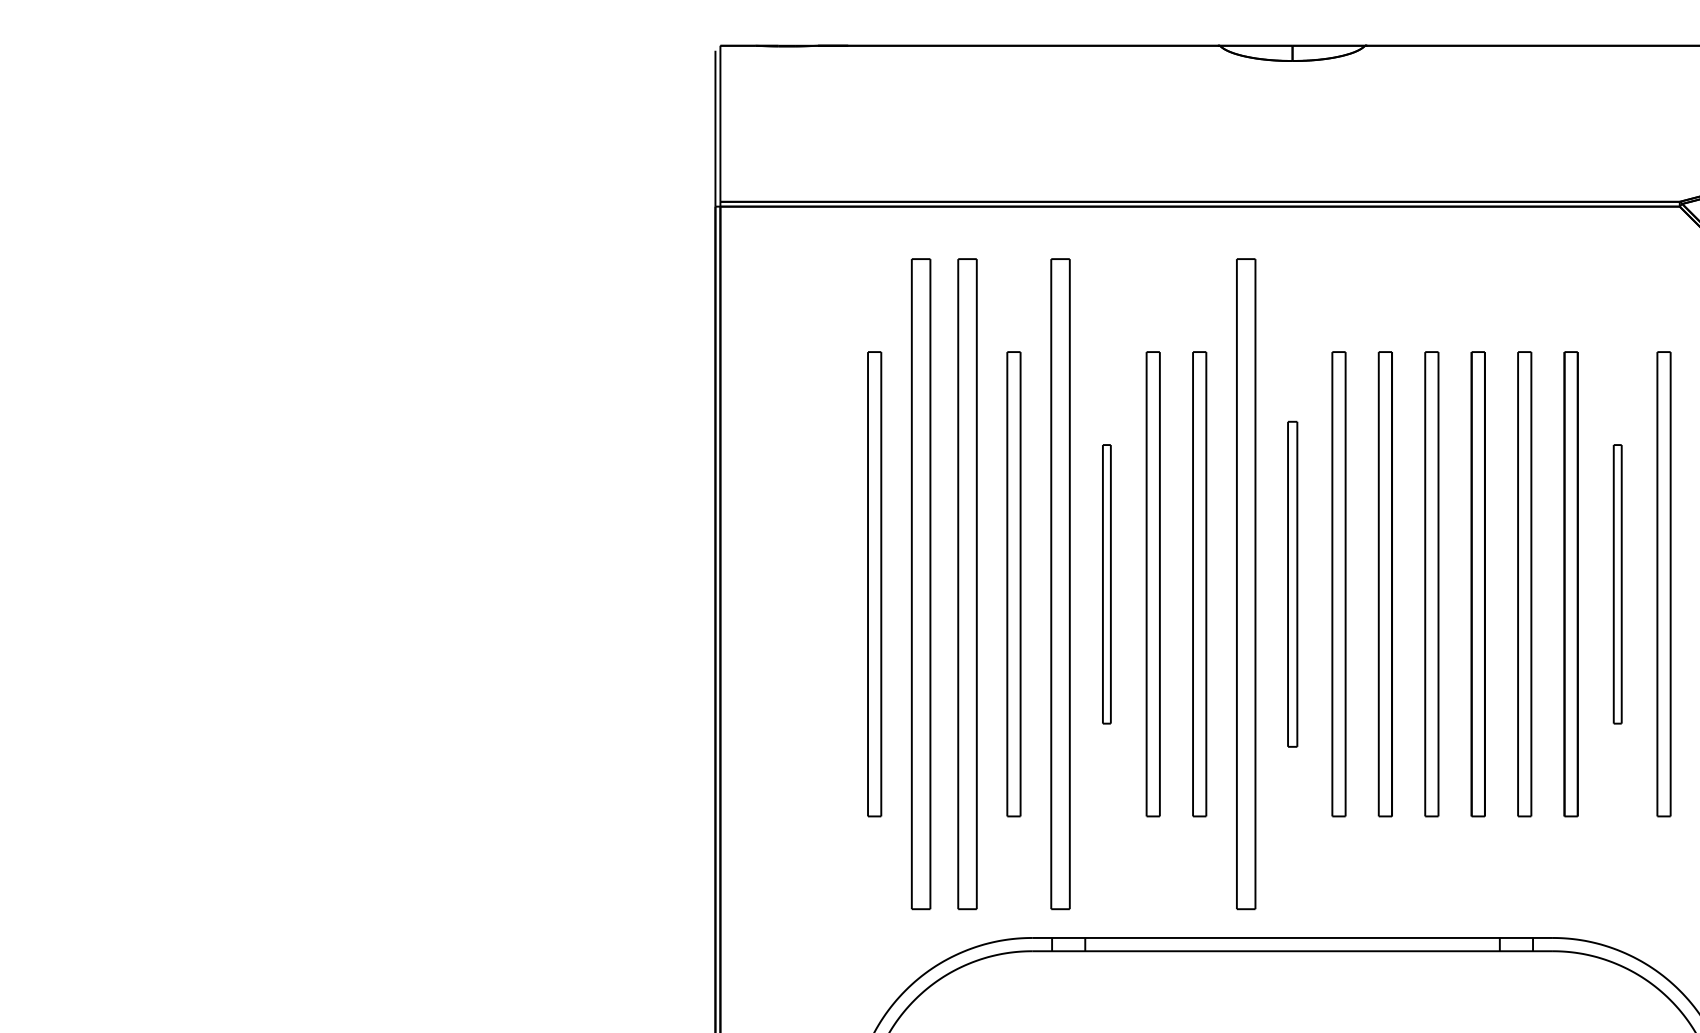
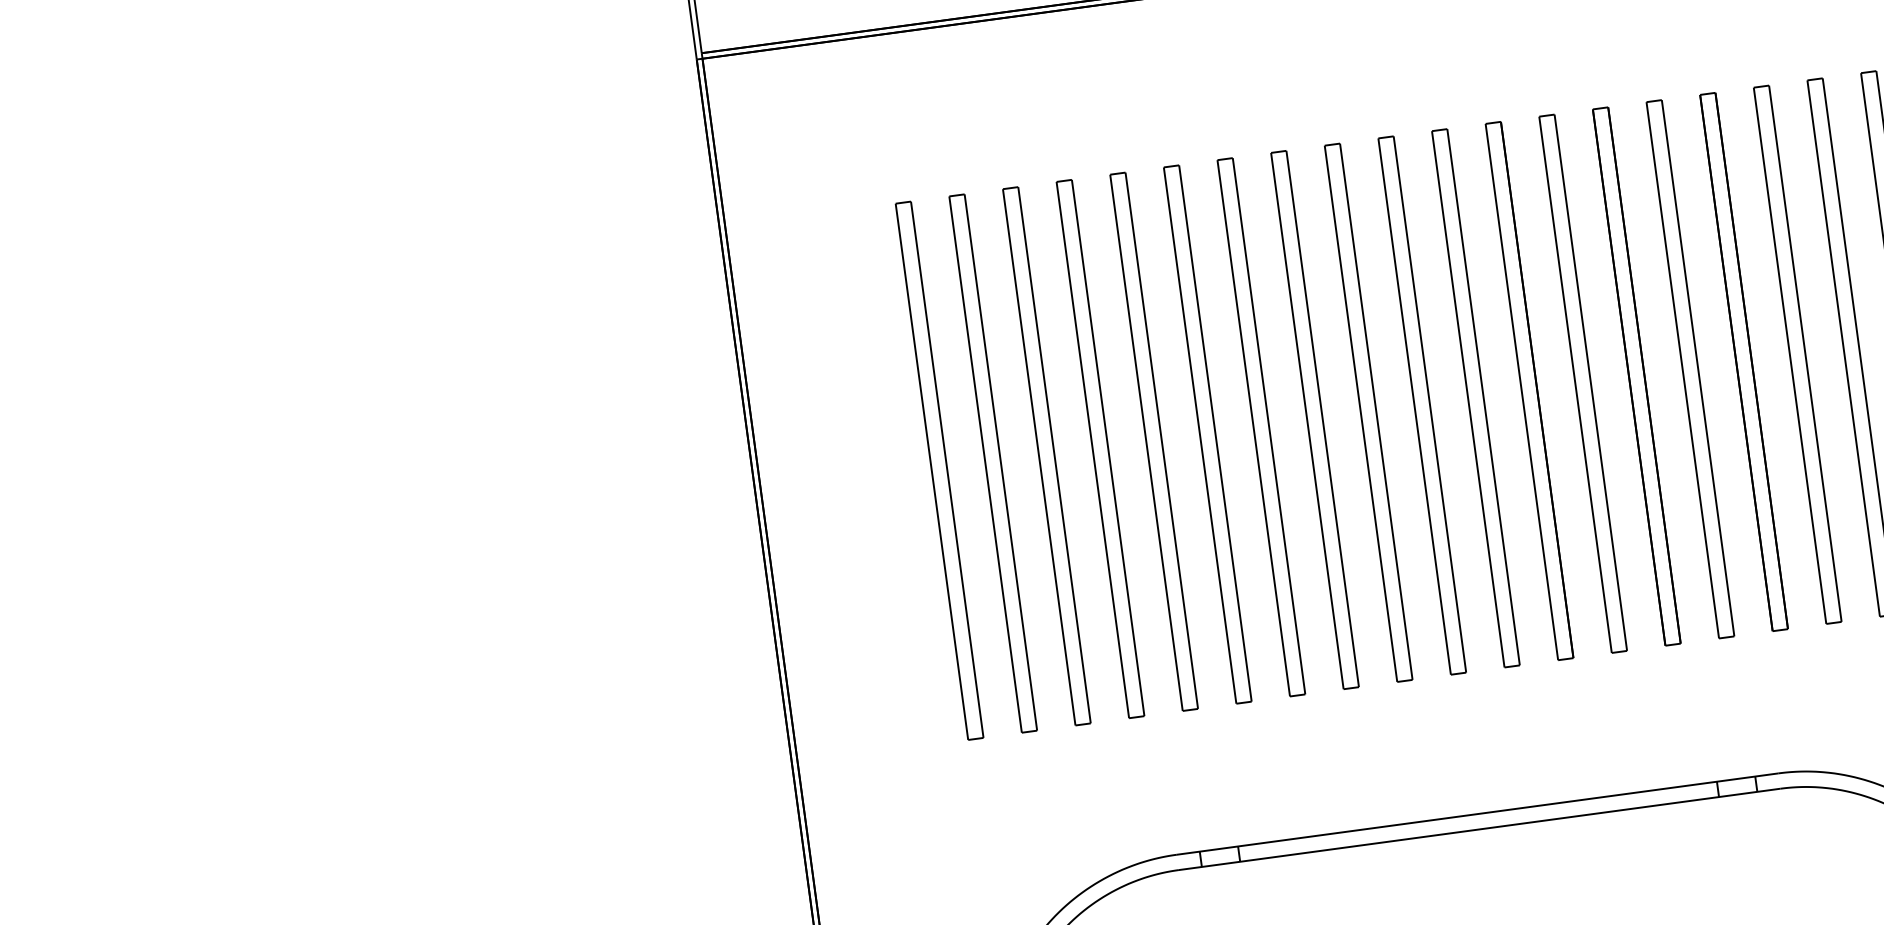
part: (920, 584) -> (992, 463), size x0.71
part: (967, 584) -> (1046, 456), size x0.71
part: (1059, 584) -> (1153, 442), size x0.71
part: (1106, 584) -> (1207, 434), size x1.67
part: (1245, 584) -> (1367, 413), size x0.71
part: (1292, 584) -> (1422, 405), size x1.43
part: (1617, 584) -> (1797, 355), size x1.67

